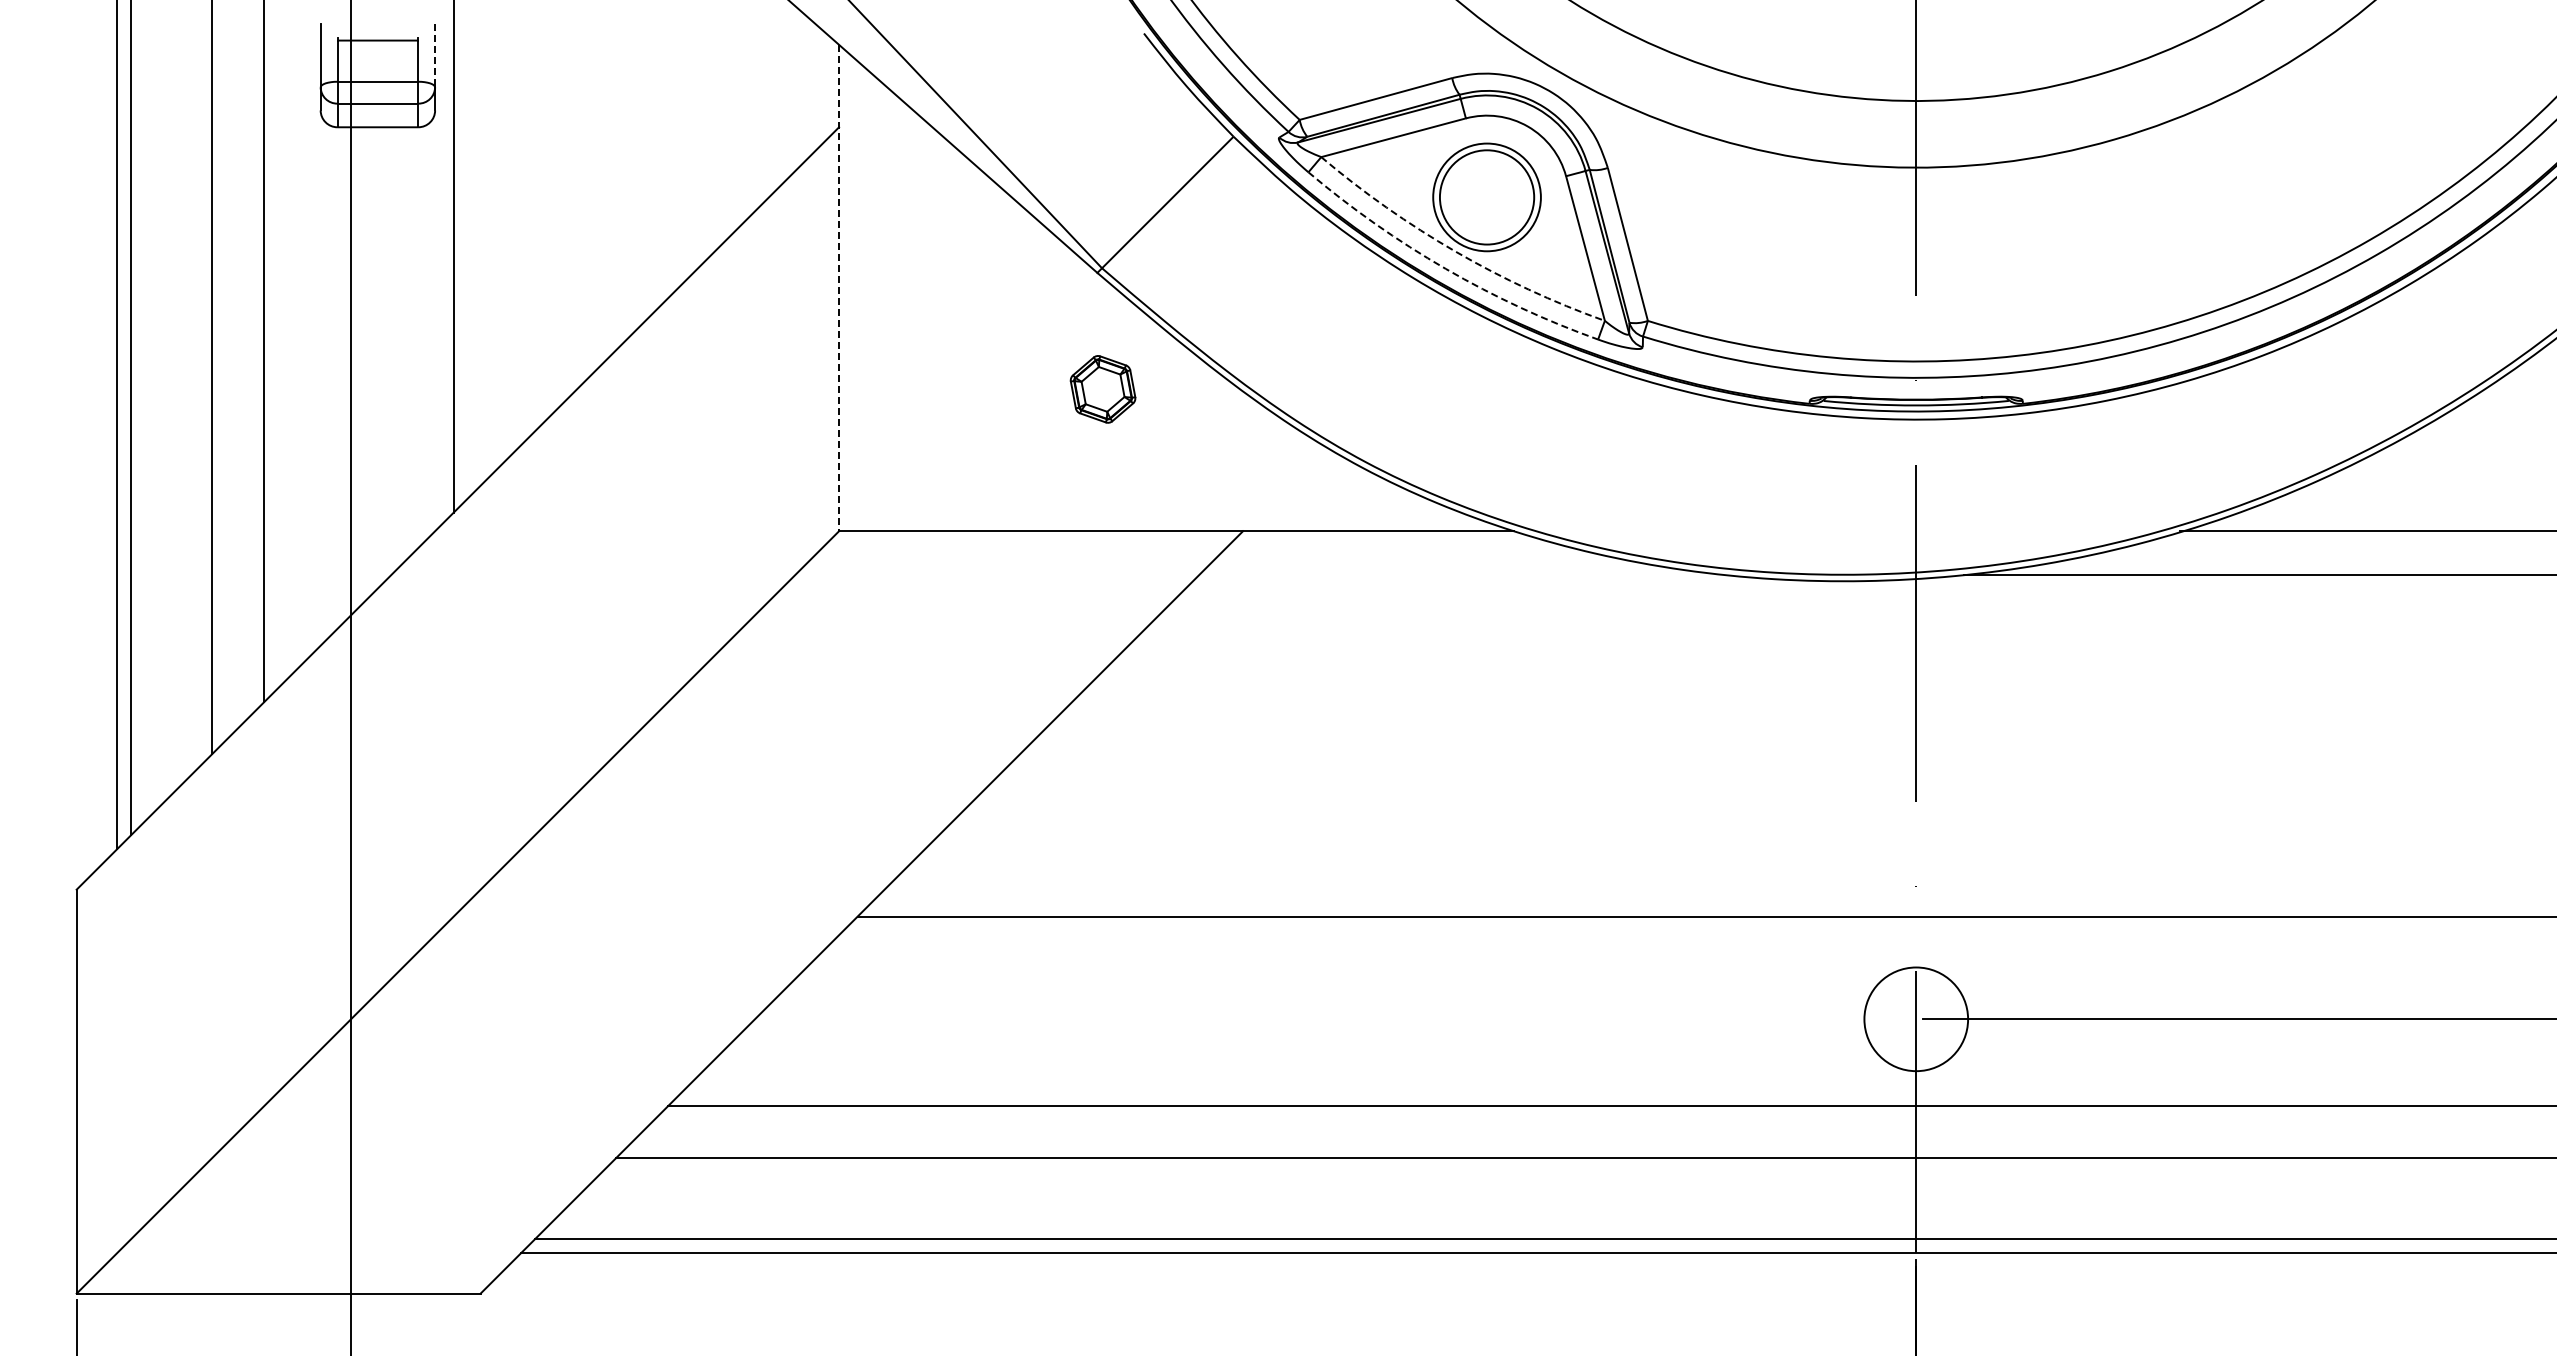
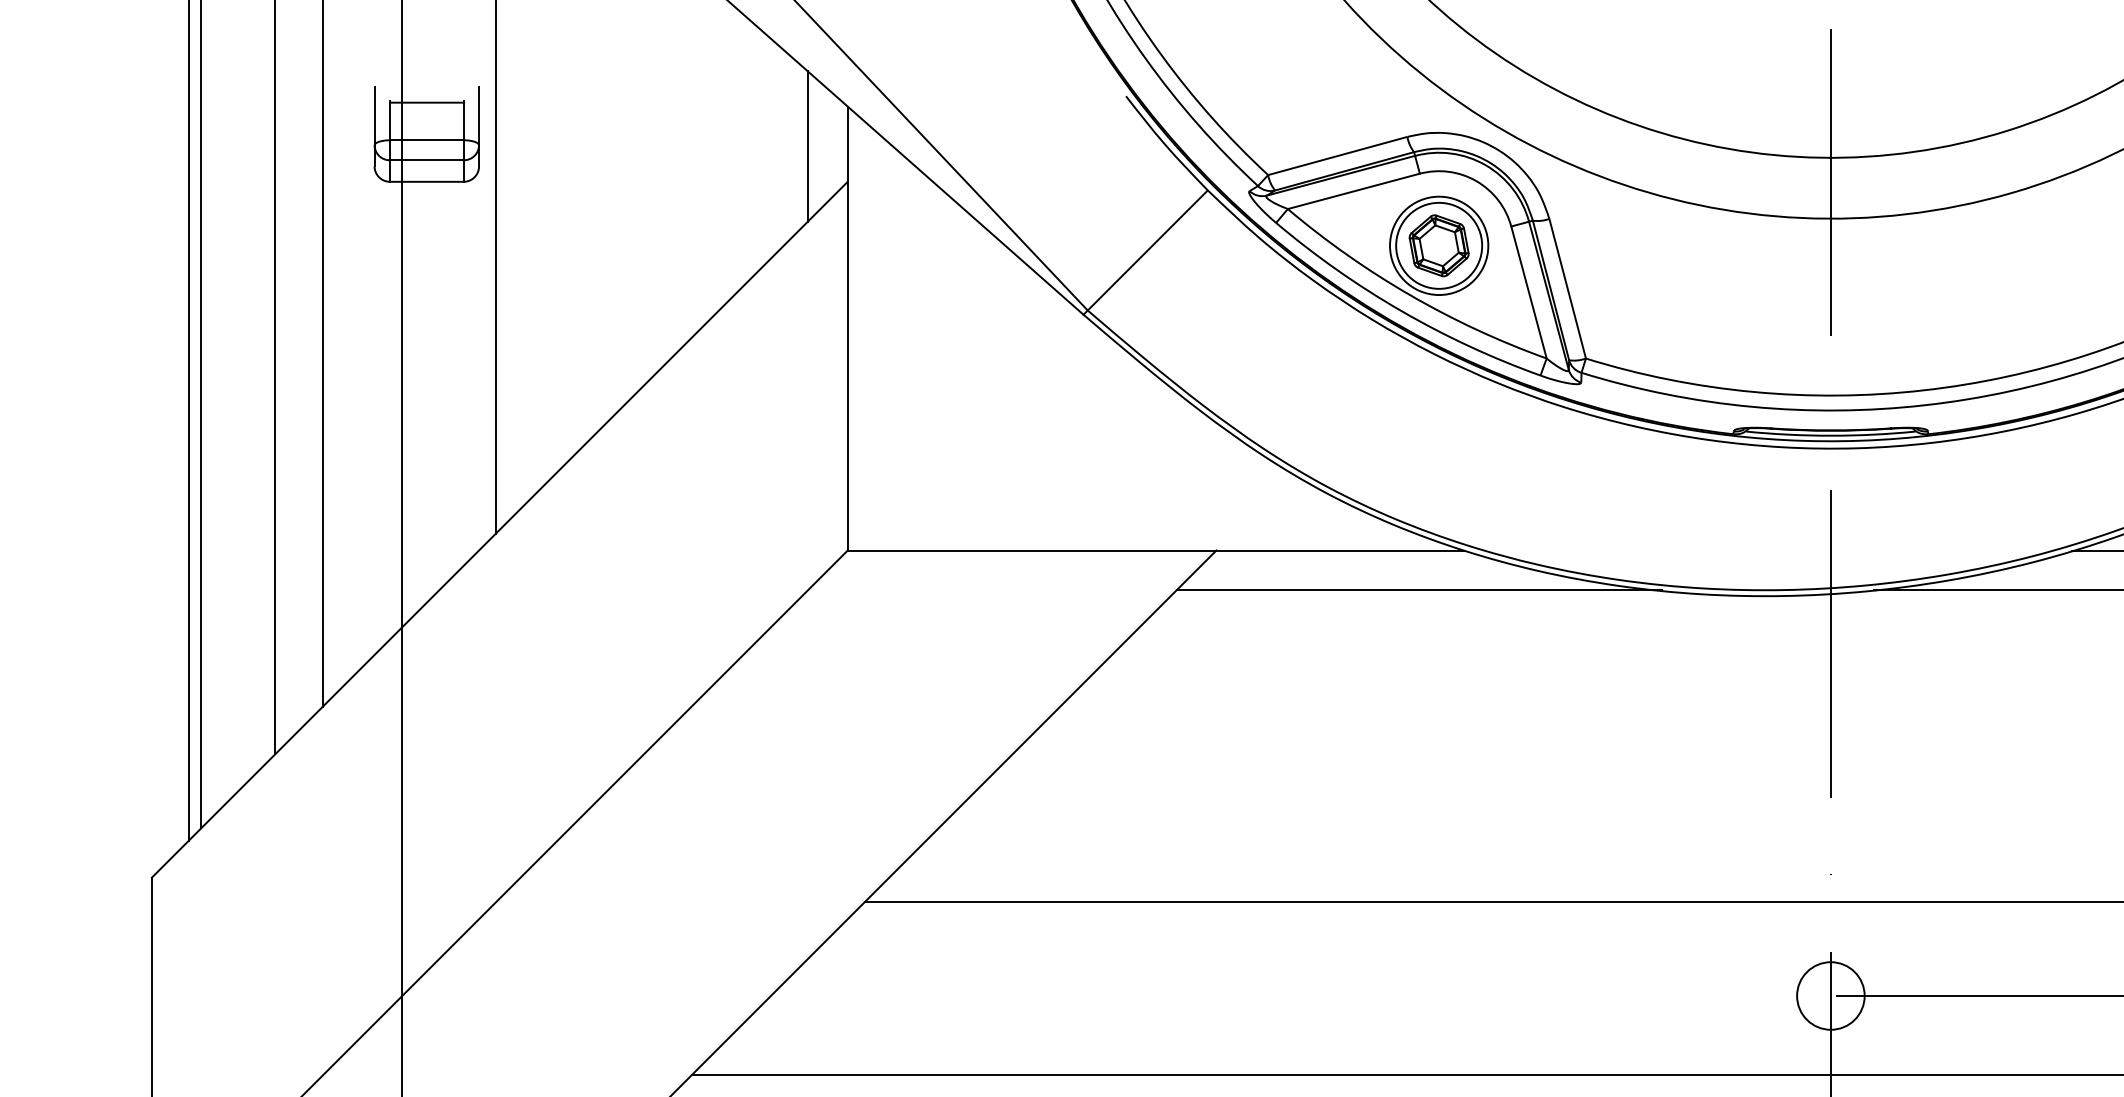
line: (435, 55) -> (479, 116), dashed -> solid
line: (795, 88) -> (807, 146), added
arc: (1455, 251) -> (1410, 295), dashed -> solid
arc: (1445, 268) -> (1401, 310), dashed -> solid
line: (839, 288) -> (848, 328), dashed -> solid
part: (1102, 389) -> (1438, 245), moved
line: (1465, 574) -> (1419, 590), added
circle: (1916, 1019) -> (1831, 996), size x0.71

